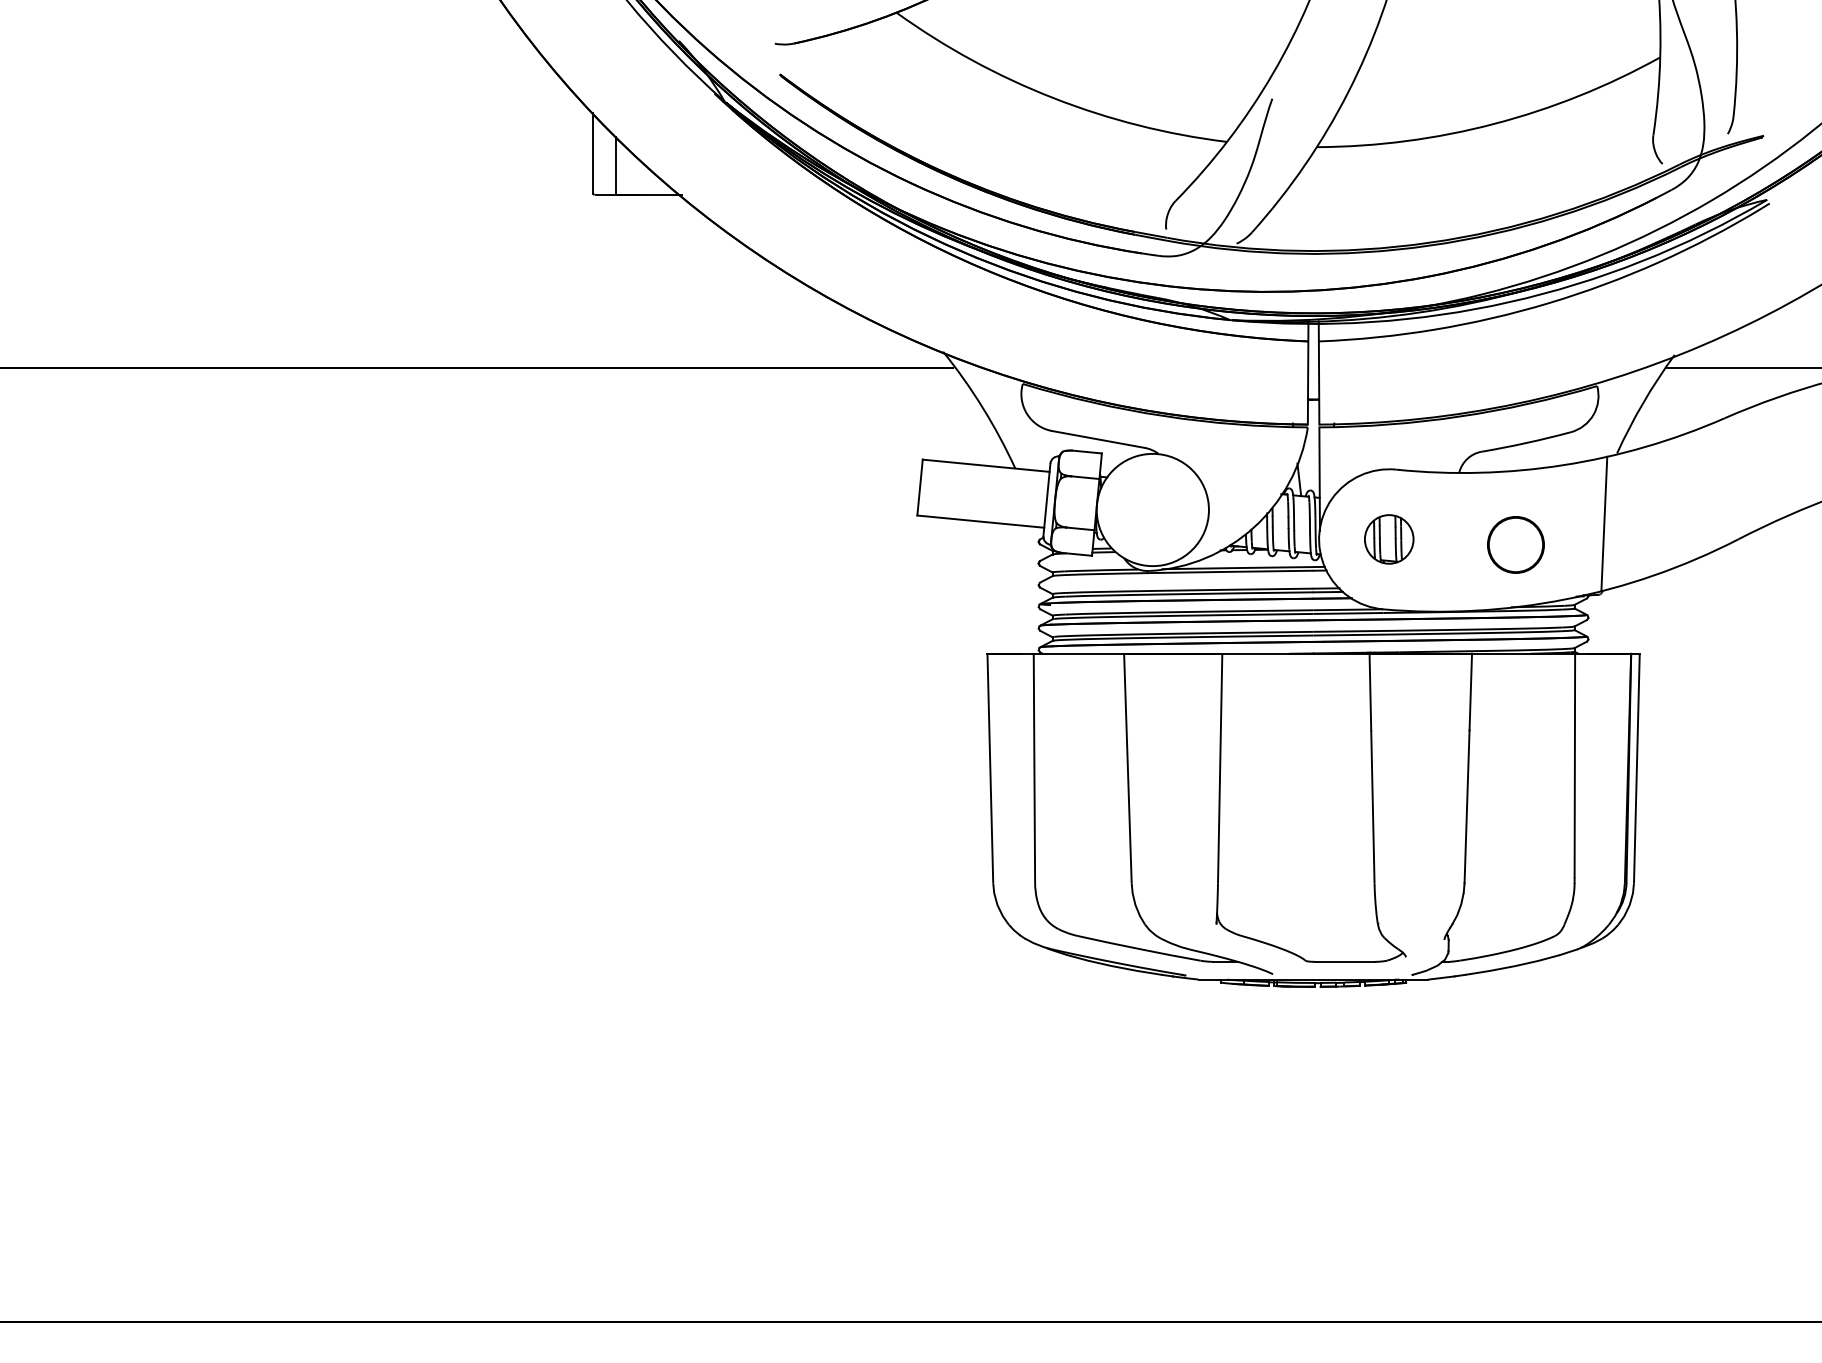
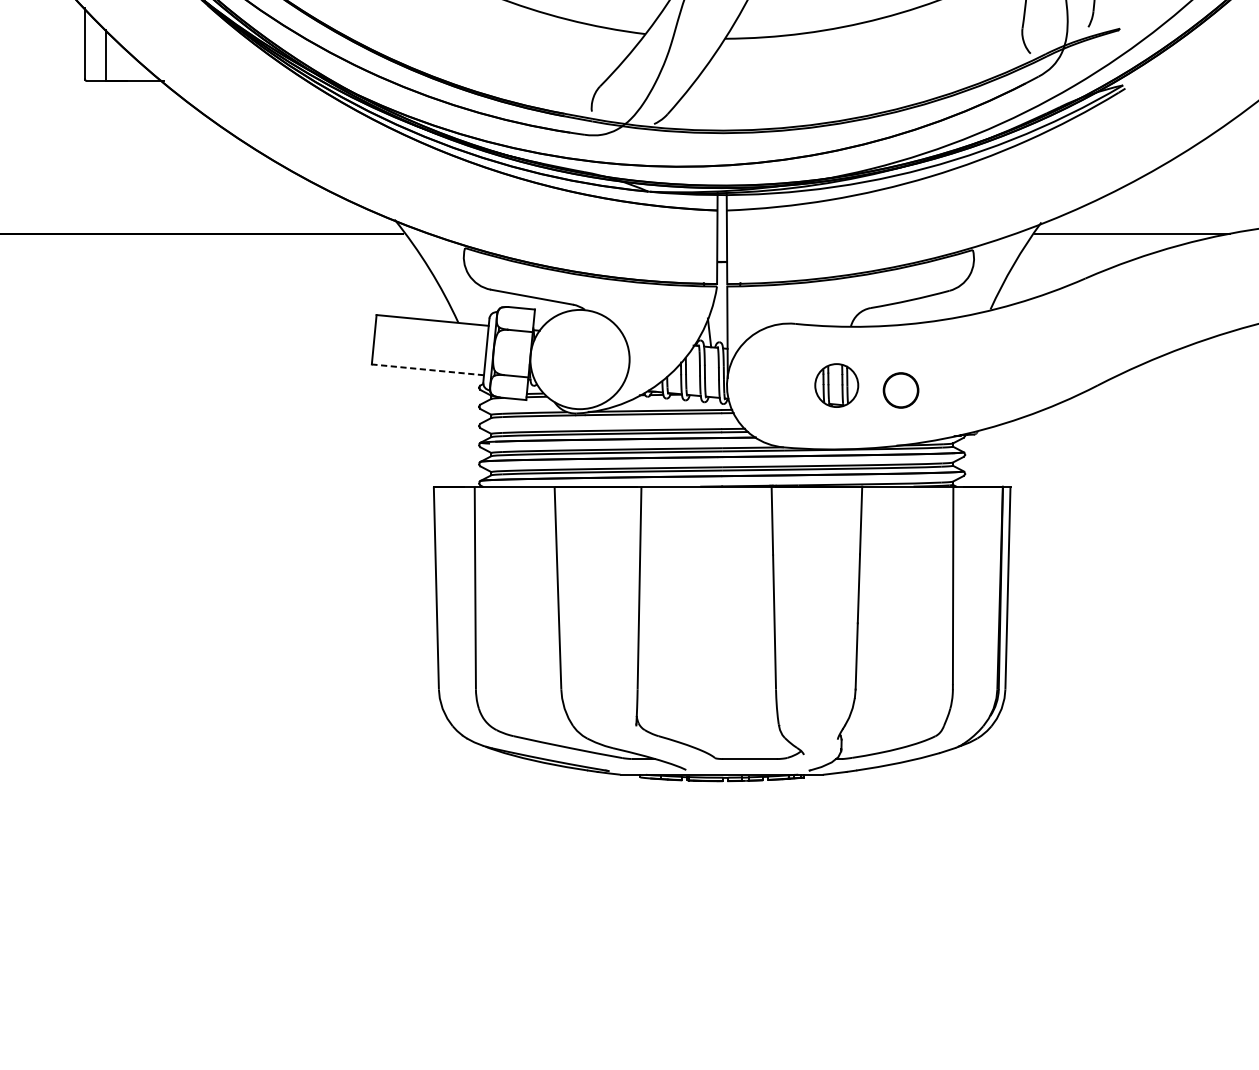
line: (980, 521) -> (427, 369), solid -> dashed
line: (1604, 523) -> (979, 371), removed
part: (1389, 539) -> (836, 385), moved
circle: (1515, 544) -> (900, 390), size x0.7

